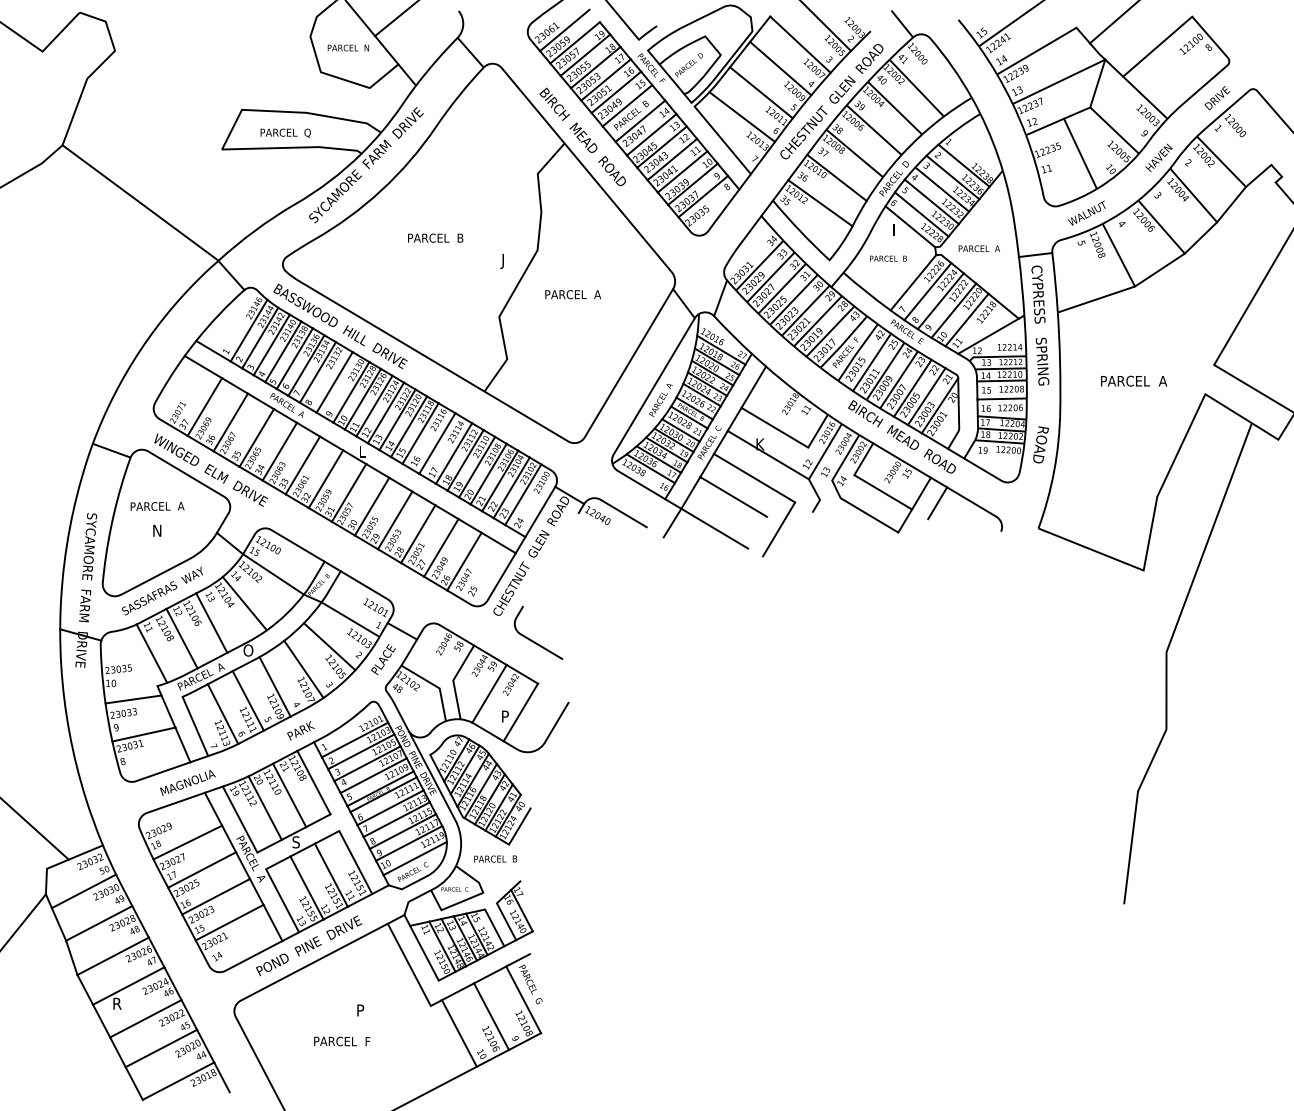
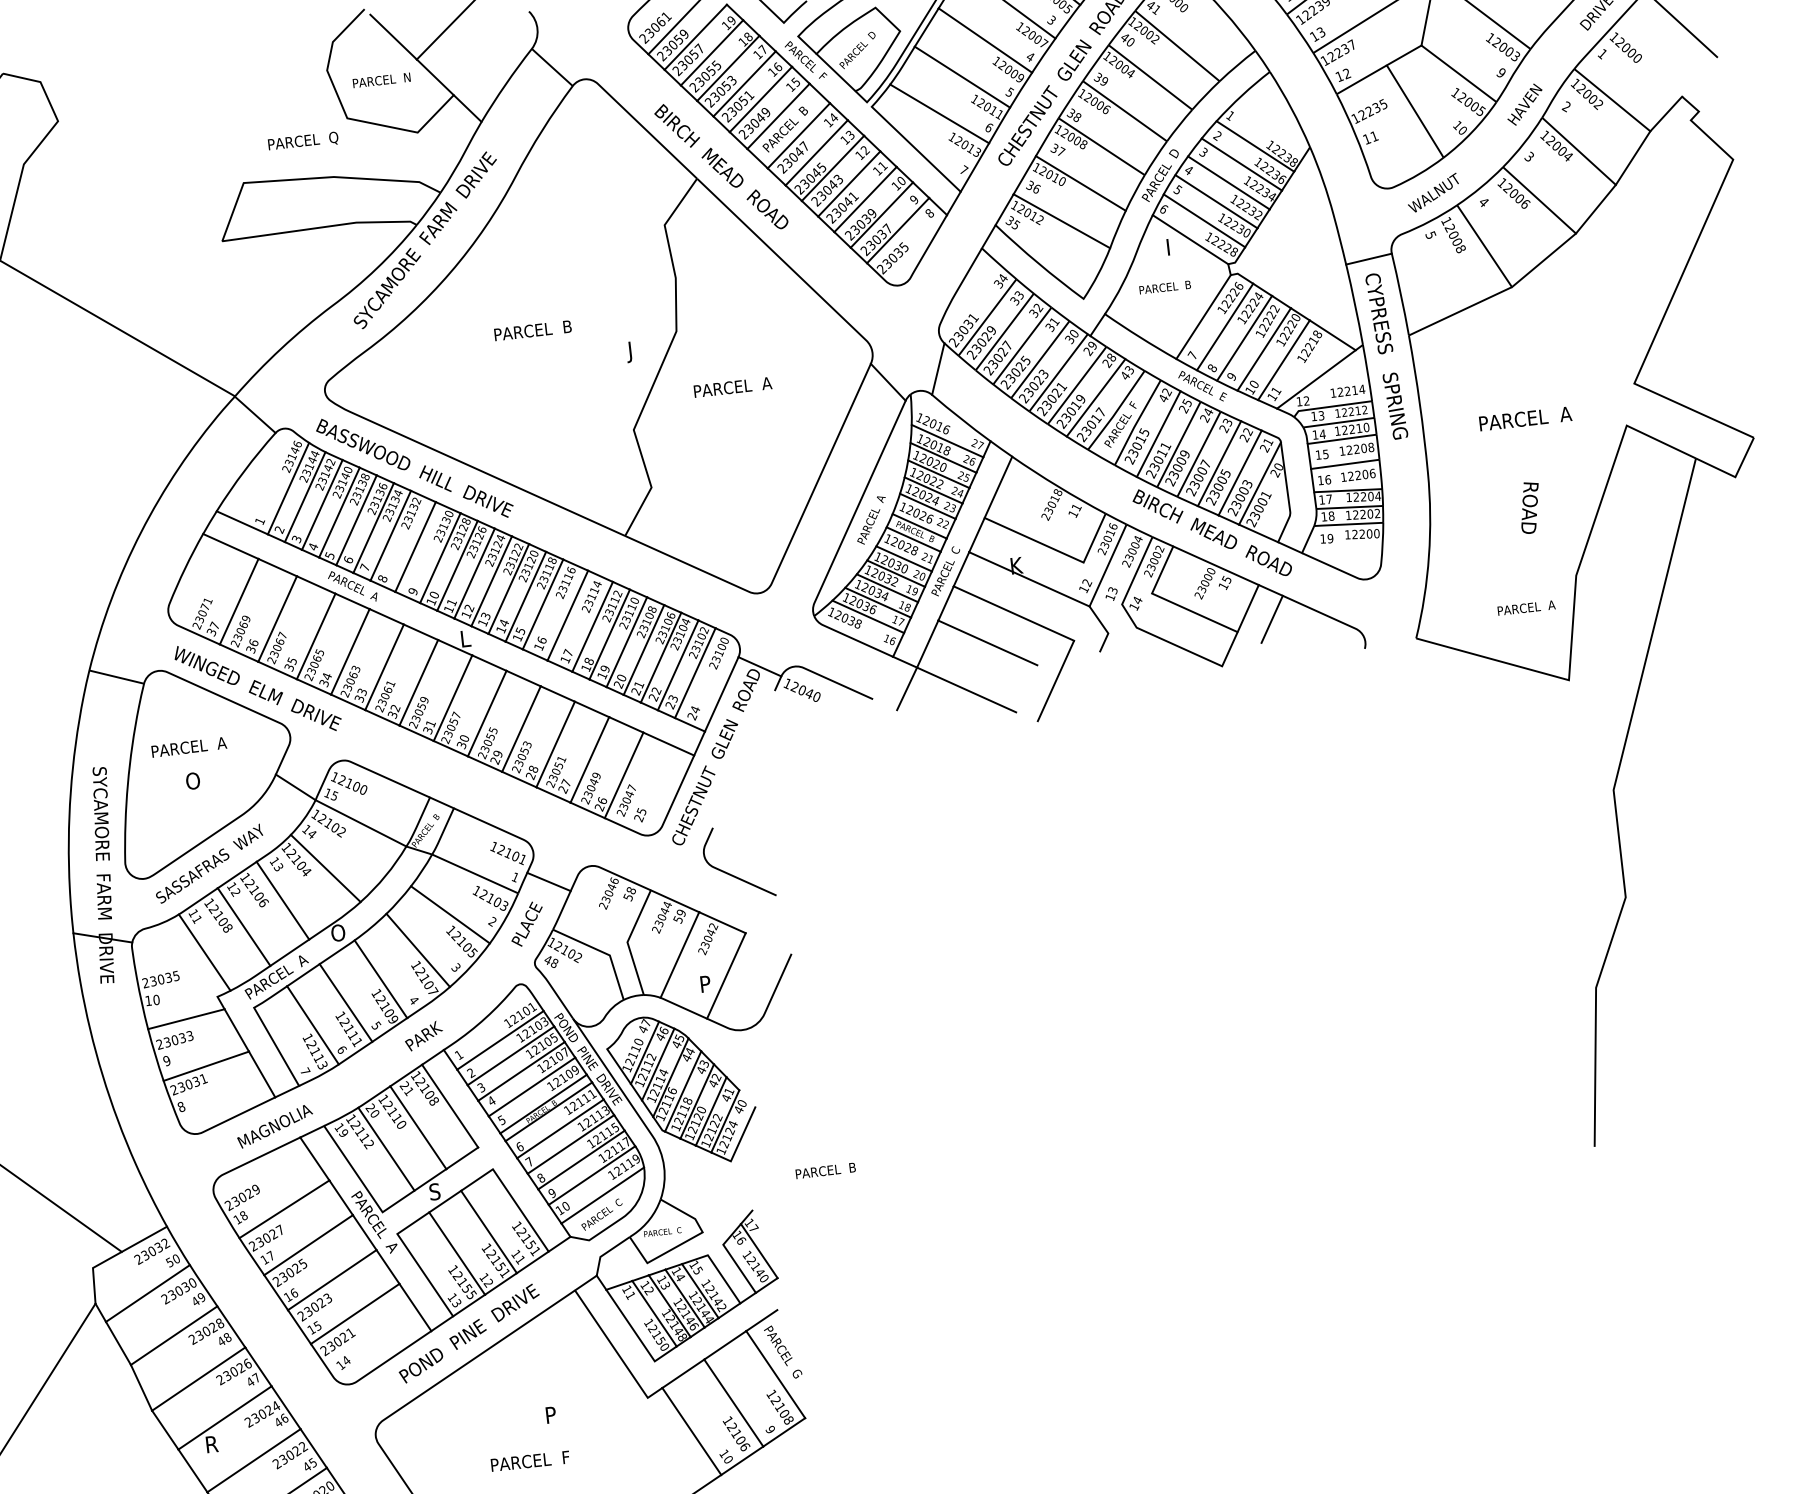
text: (285, 132) -> (302, 140), moved
text: (978, 248) -> (1525, 607), moved
text: (1040, 444) -> (1529, 507), moved
text: (157, 530) -> (192, 780), N -> O
text: (495, 858) -> (825, 1170), moved

